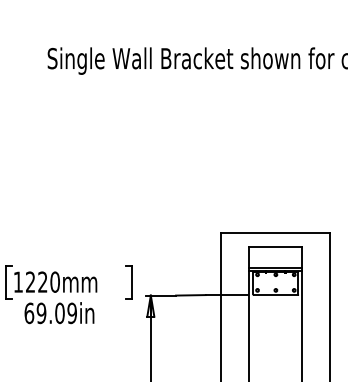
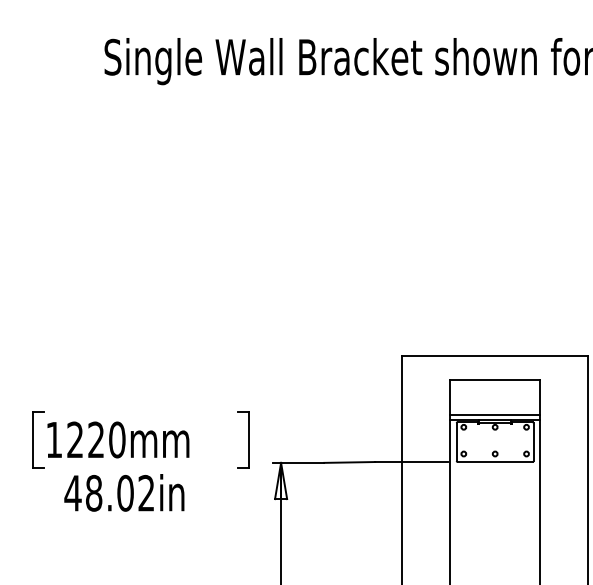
text: (50, 313) -> (109, 493), 69.09in -> 48.02in

